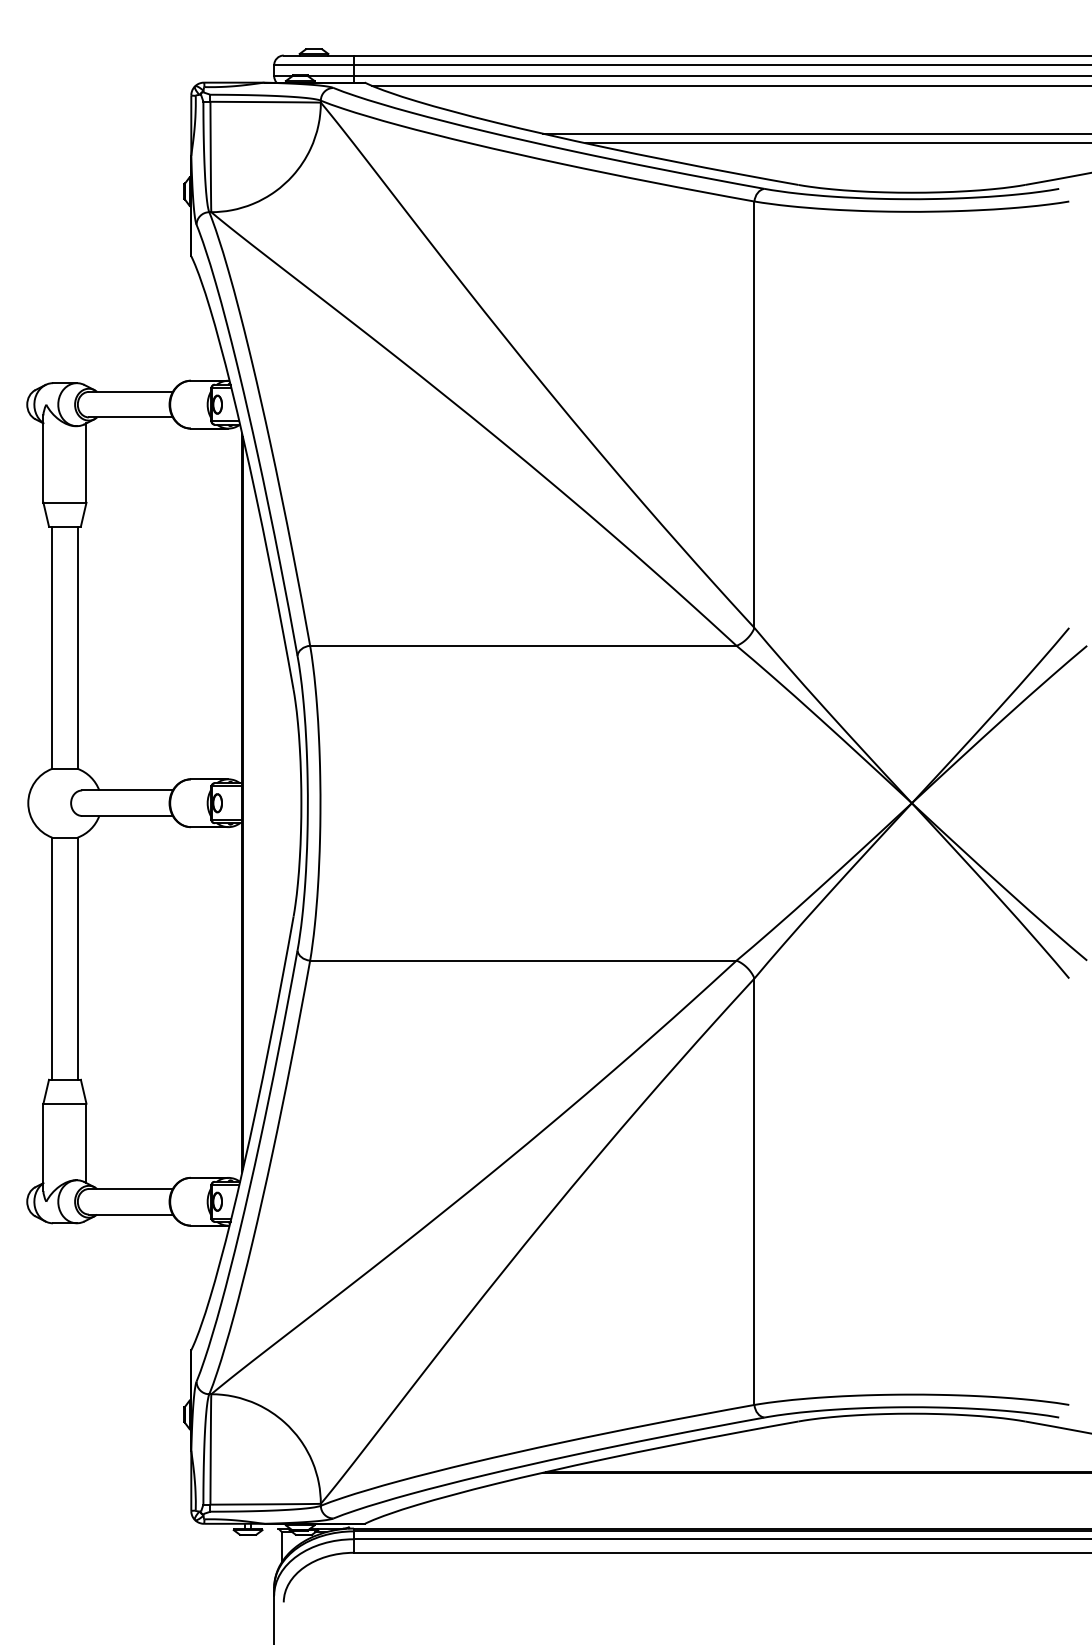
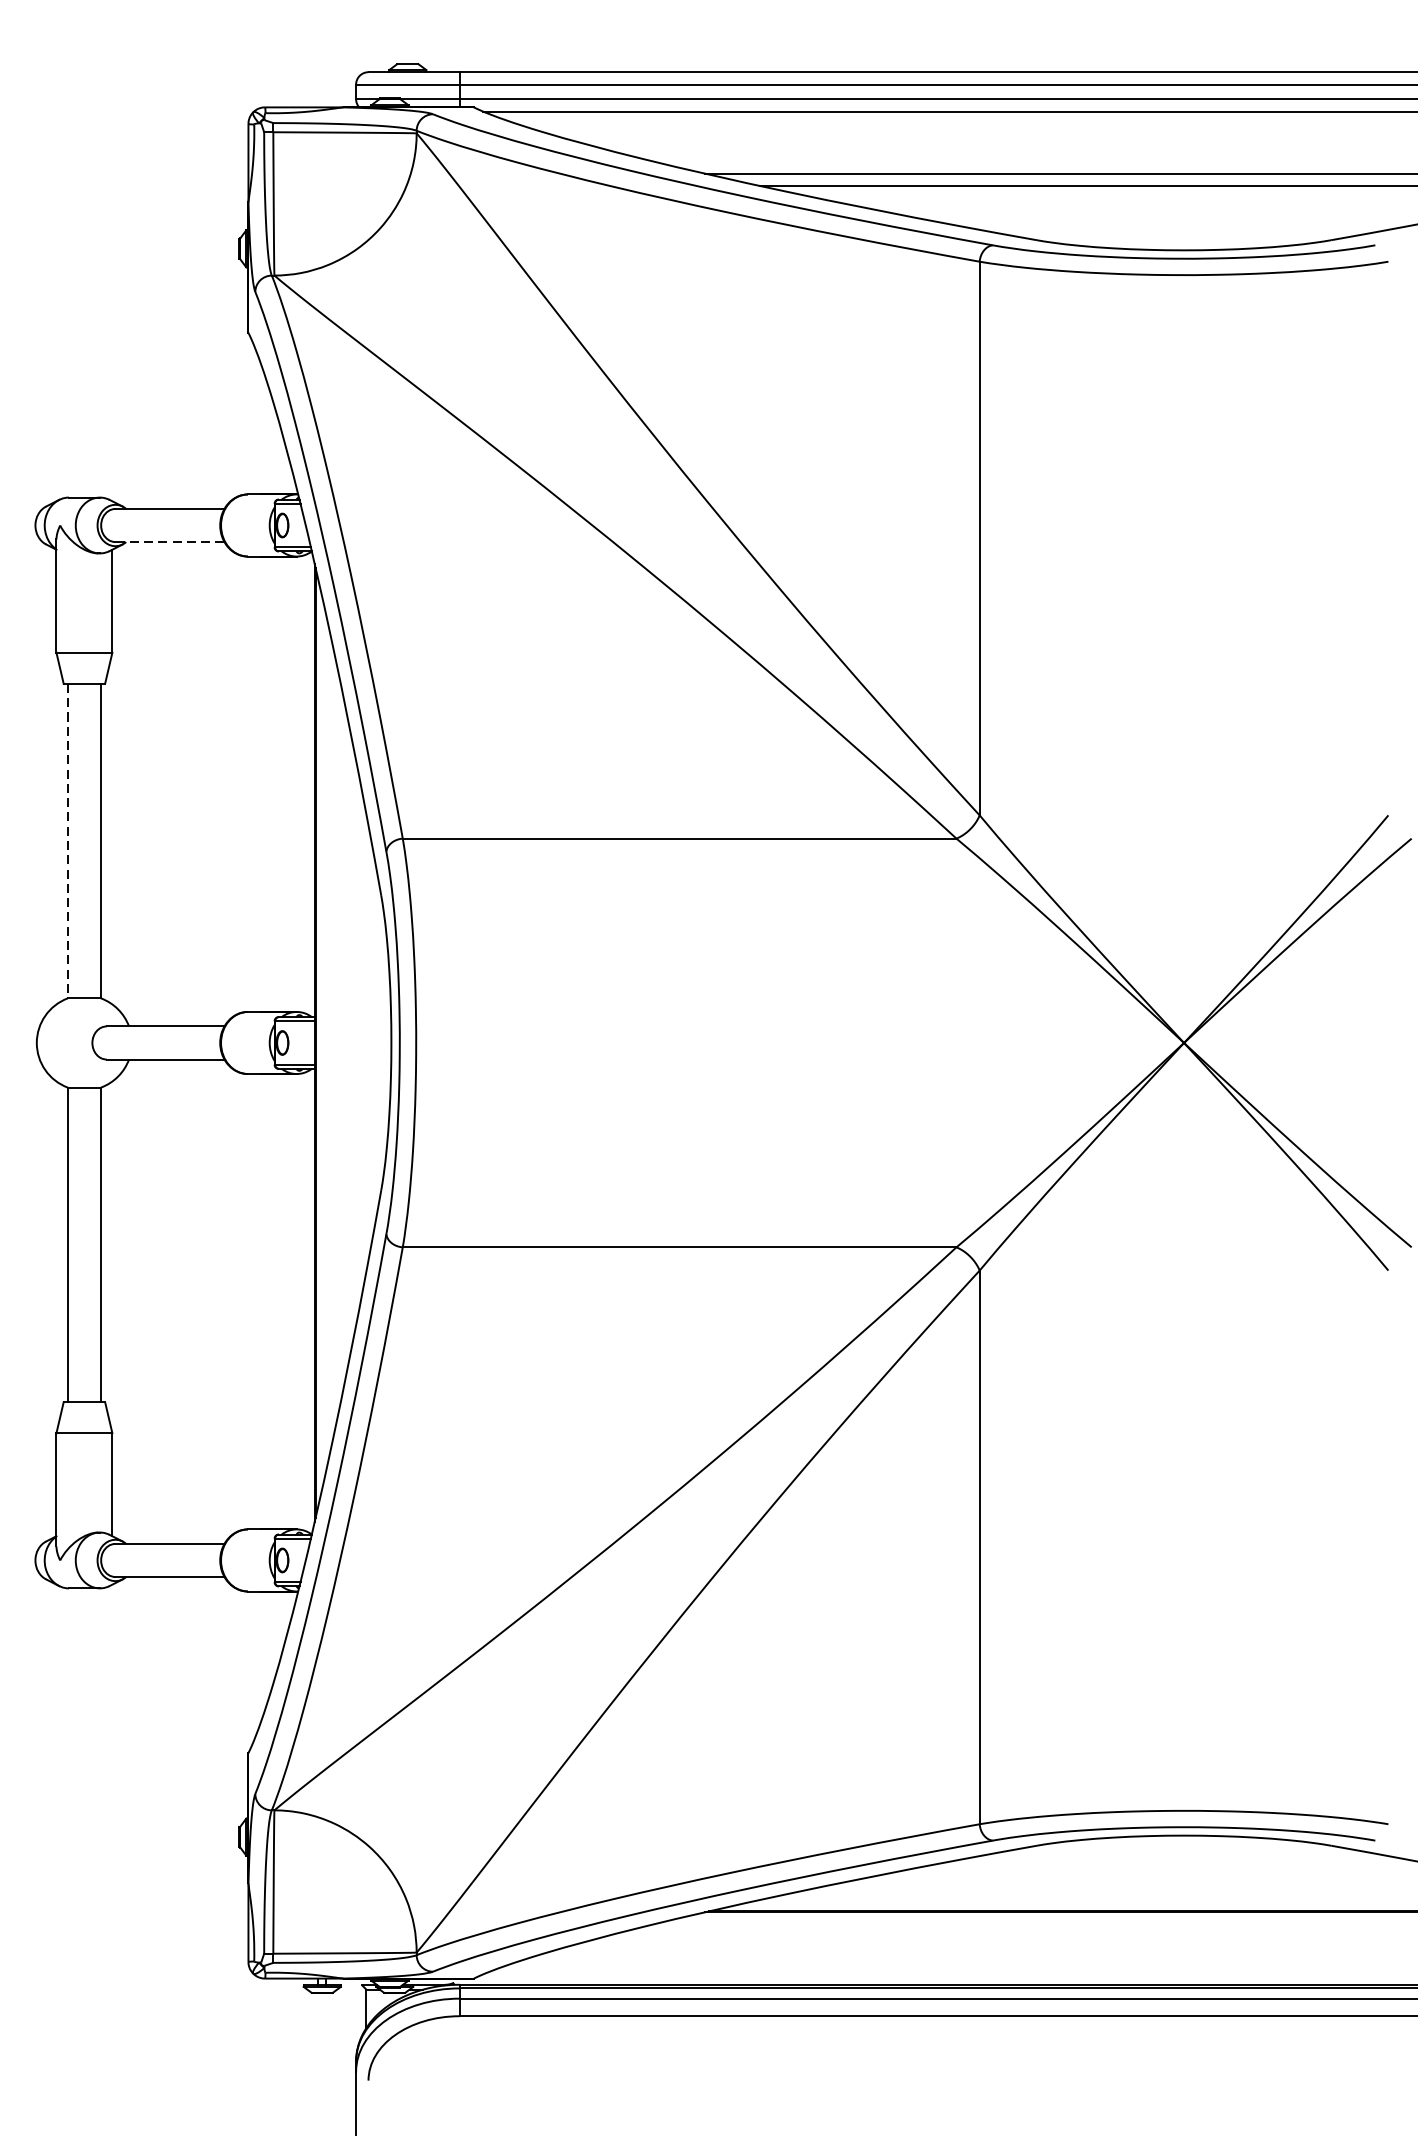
line: (130, 417) -> (169, 542), solid -> dashed
line: (52, 648) -> (68, 842), solid -> dashed

